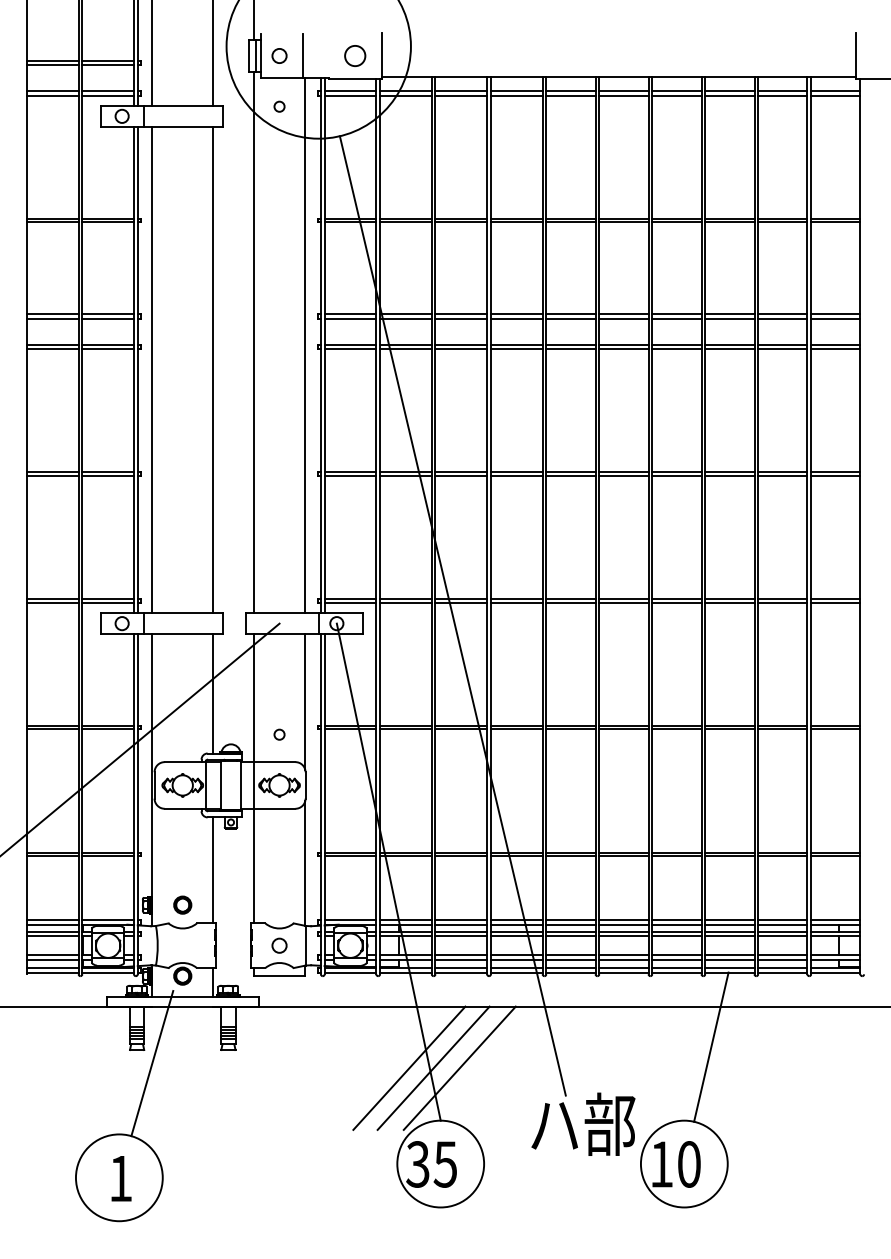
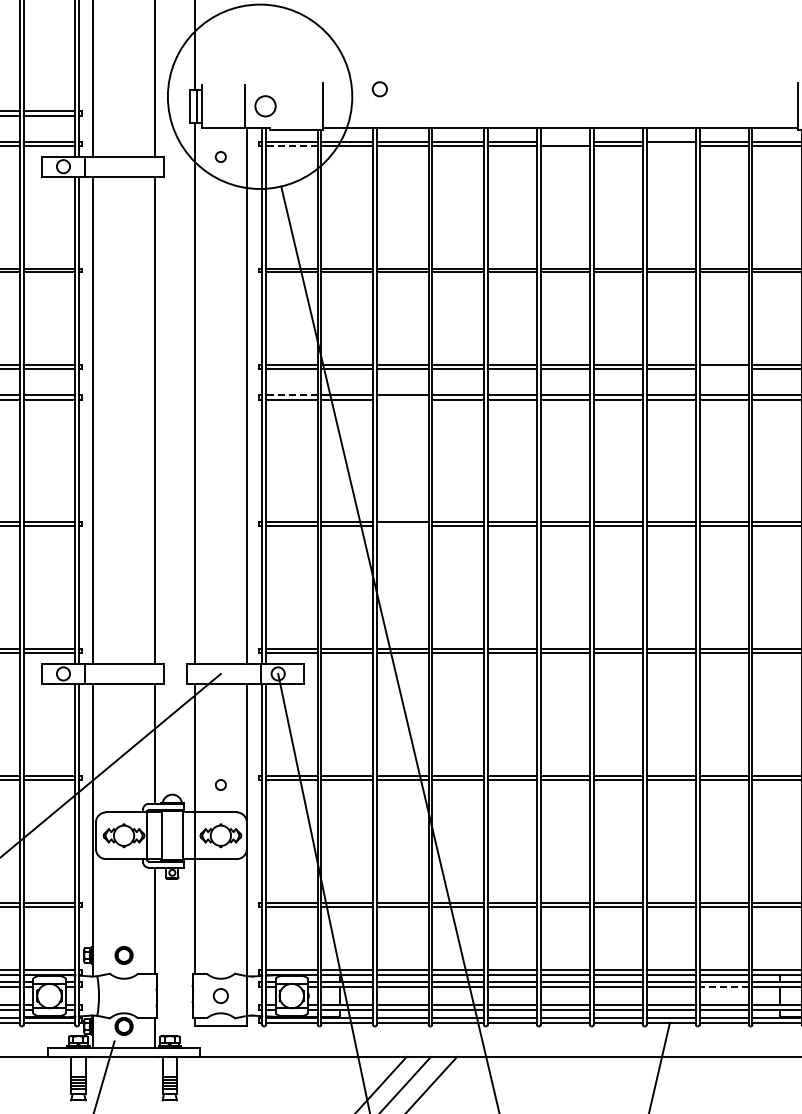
circle: (279, 55) -> (379, 88), moved
circle: (355, 55) -> (265, 105), moved
line: (623, 91) -> (564, 141), removed
line: (350, 95) -> (291, 145), solid -> dashed
line: (729, 95) -> (670, 145), removed
line: (782, 319) -> (723, 369), removed
line: (350, 344) -> (291, 394), solid -> dashed
line: (461, 349) -> (402, 399), removed
line: (461, 475) -> (402, 525), removed
line: (782, 936) -> (723, 986), solid -> dashed

